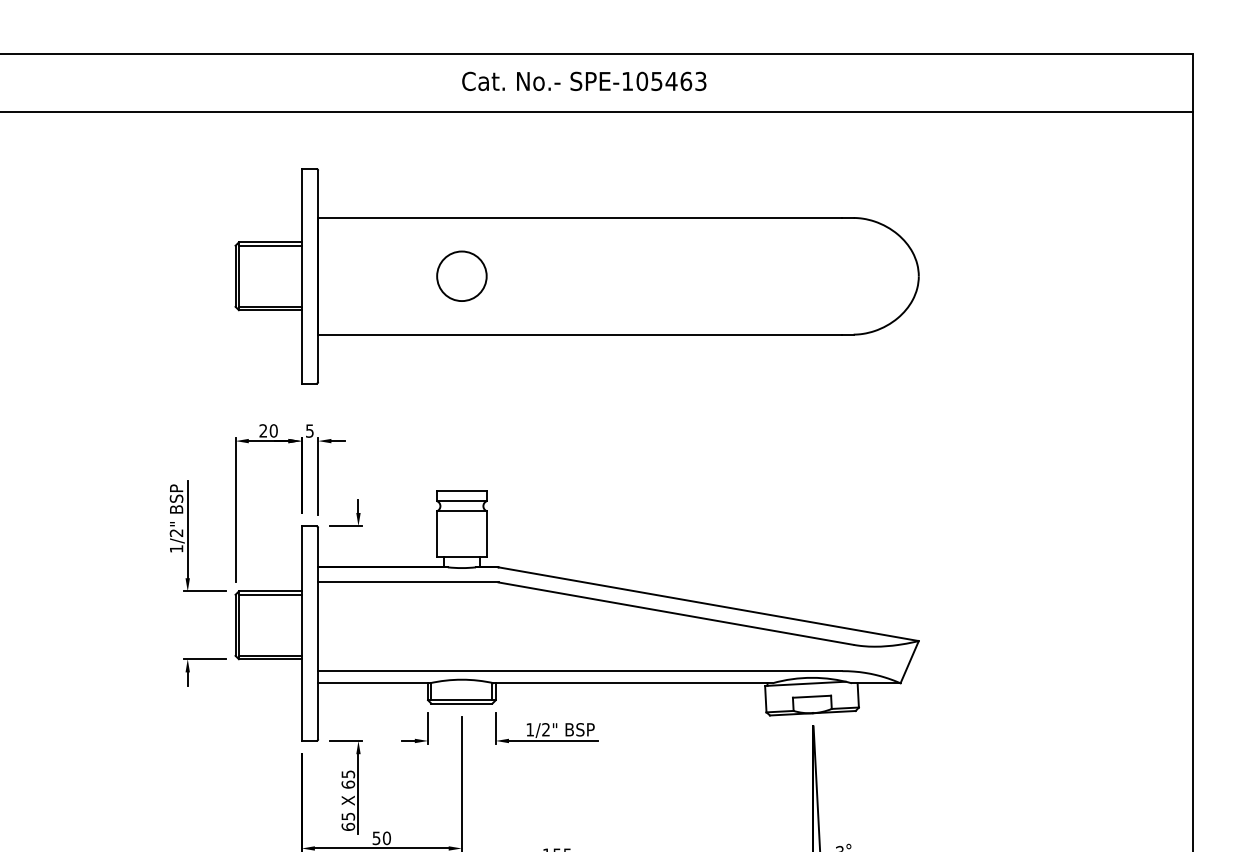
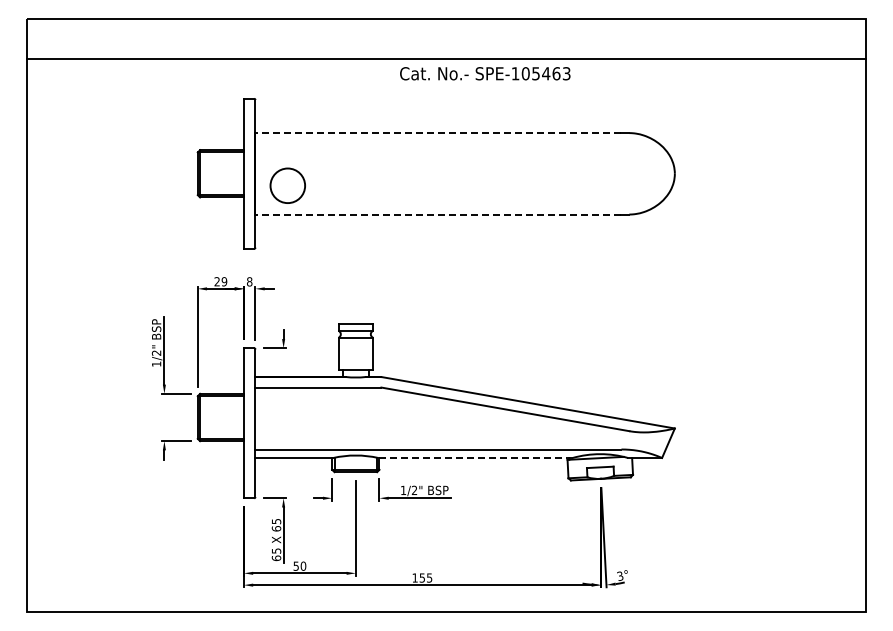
text: (584, 81) -> (485, 73), moved
line: (580, 218) -> (438, 133), solid -> dashed
circle: (461, 275) -> (287, 185), moved
line: (580, 334) -> (438, 214), solid -> dashed
text: (273, 430) -> (224, 281), 20 -> 29
text: (309, 430) -> (249, 281), 5 -> 8
line: (633, 684) -> (475, 458), solid -> dashed

